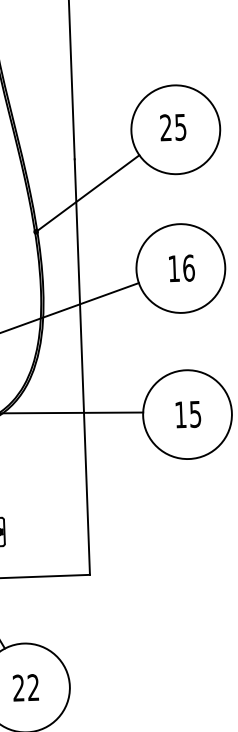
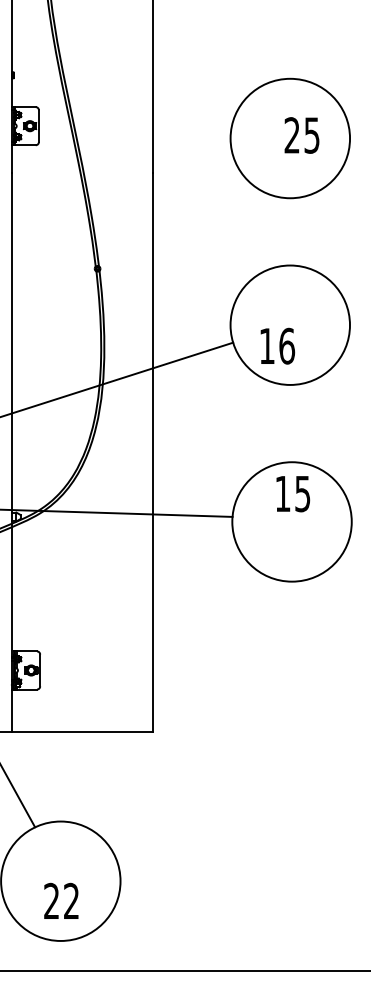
text: (172, 127) -> (301, 135), moved
line: (88, 192) -> (169, 218), removed
text: (181, 267) -> (277, 345), moved
text: (188, 415) -> (293, 494), moved
text: (25, 687) -> (61, 900), moved

